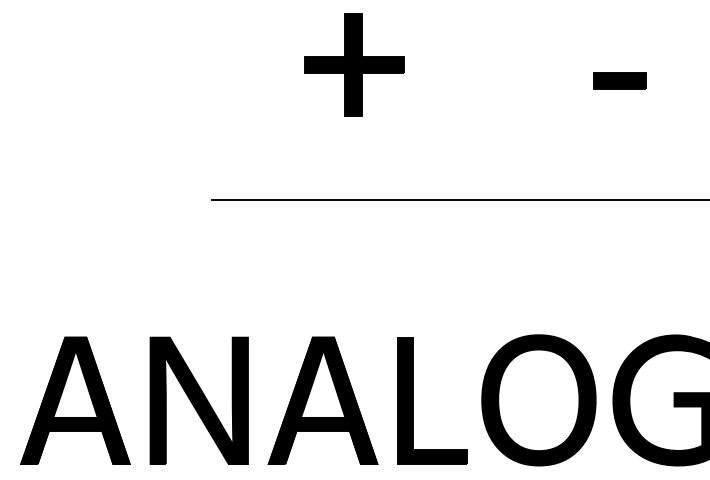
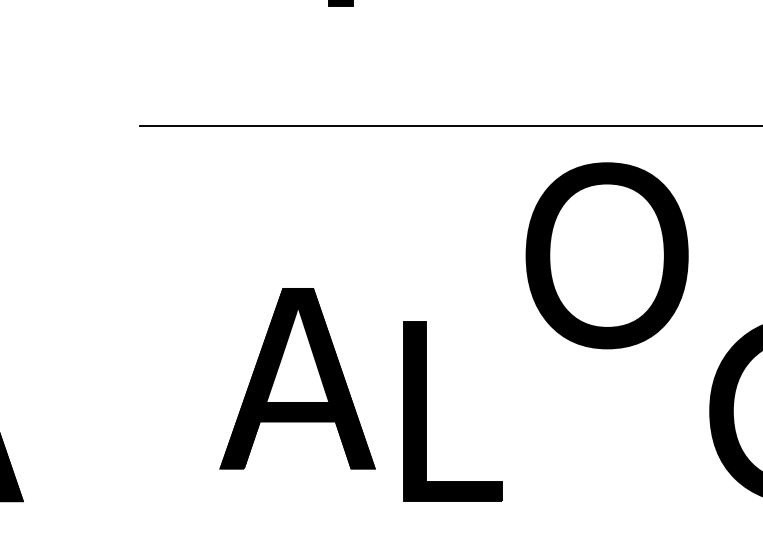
part: (198, 400) -> (120, 410), removed
part: (322, 400) -> (296, 378), moved
part: (538, 400) -> (606, 255), moved

